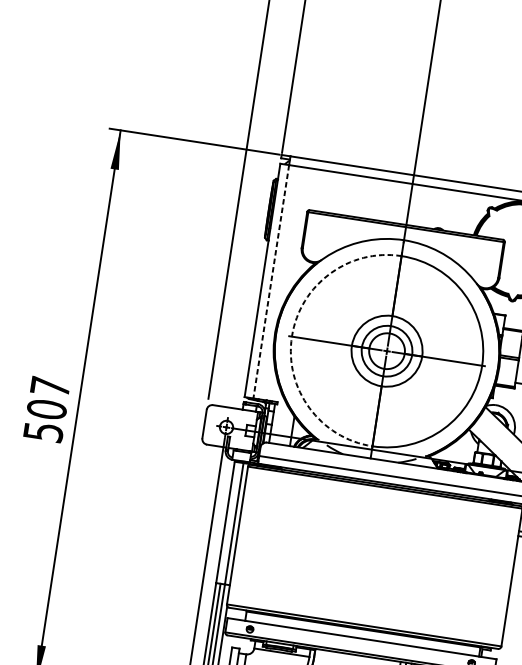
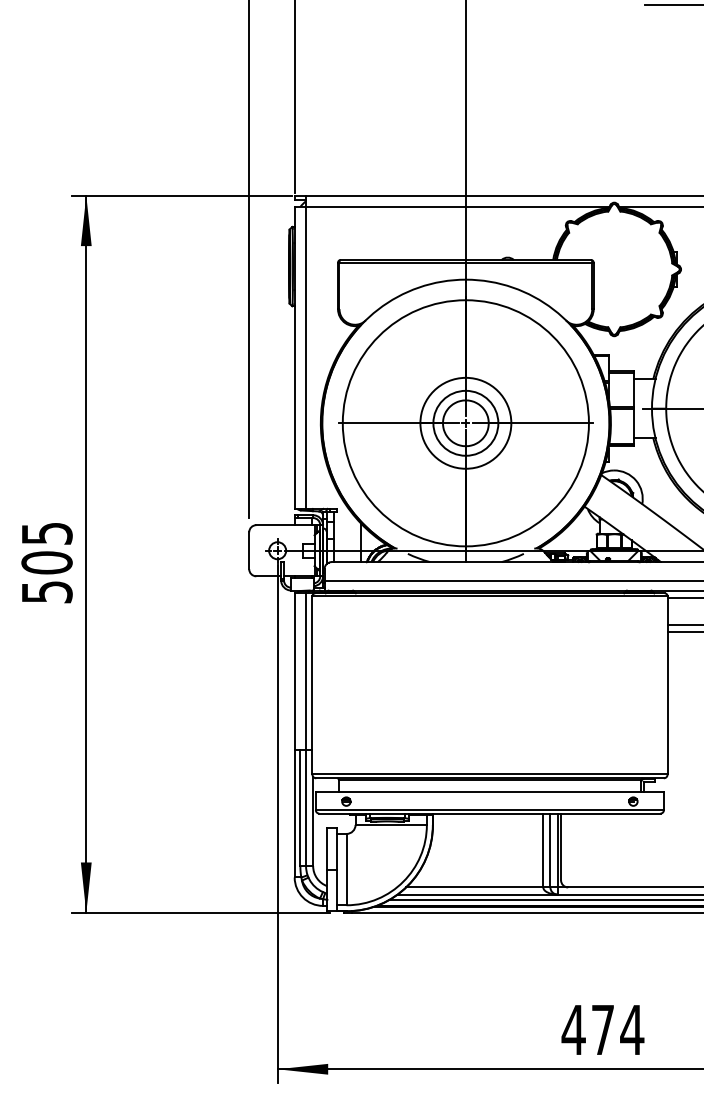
line: (271, 281) -> (306, 357), dashed -> solid
arc: (291, 336) -> (342, 423), dashed -> solid
text: (50, 386) -> (47, 533), 507 -> 505

